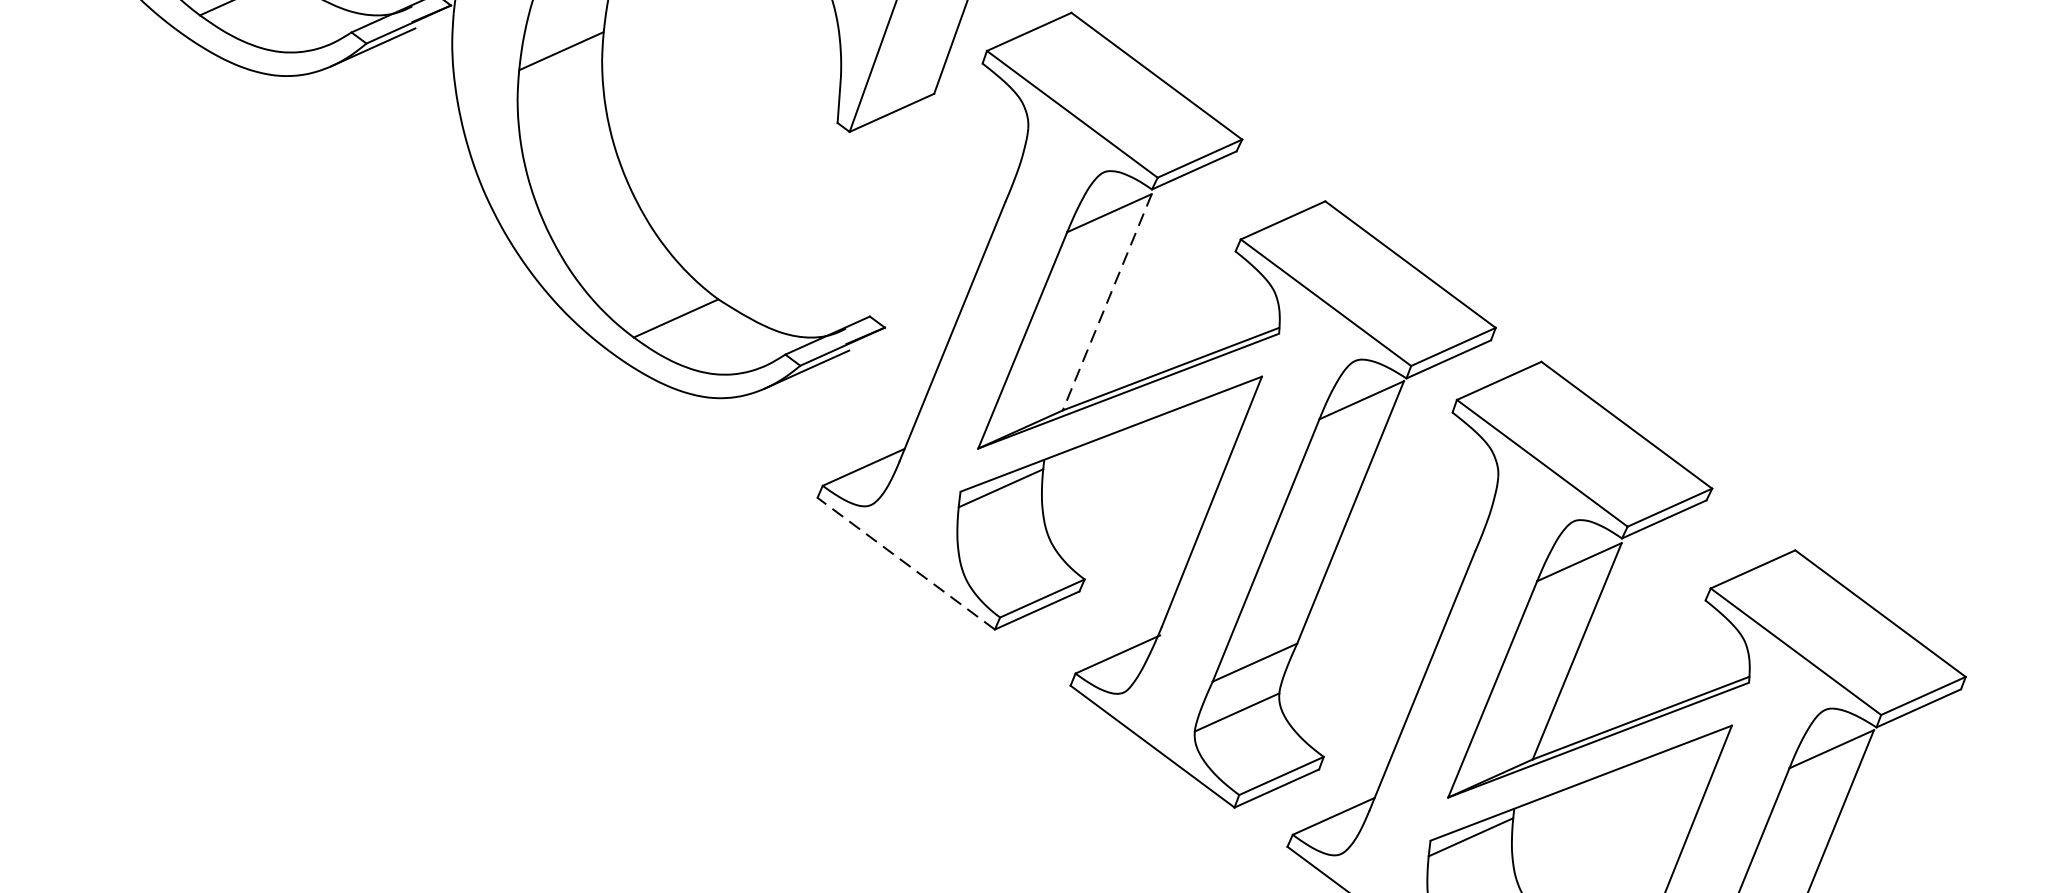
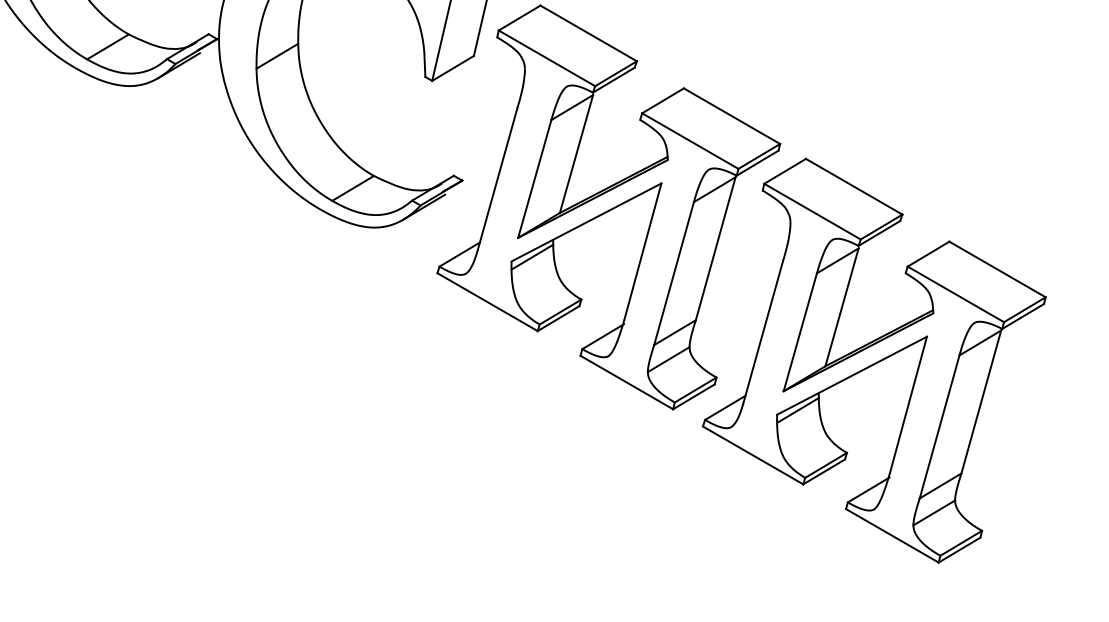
line: (1107, 303) -> (576, 154), dashed -> solid
line: (905, 564) -> (487, 302), dashed -> solid

